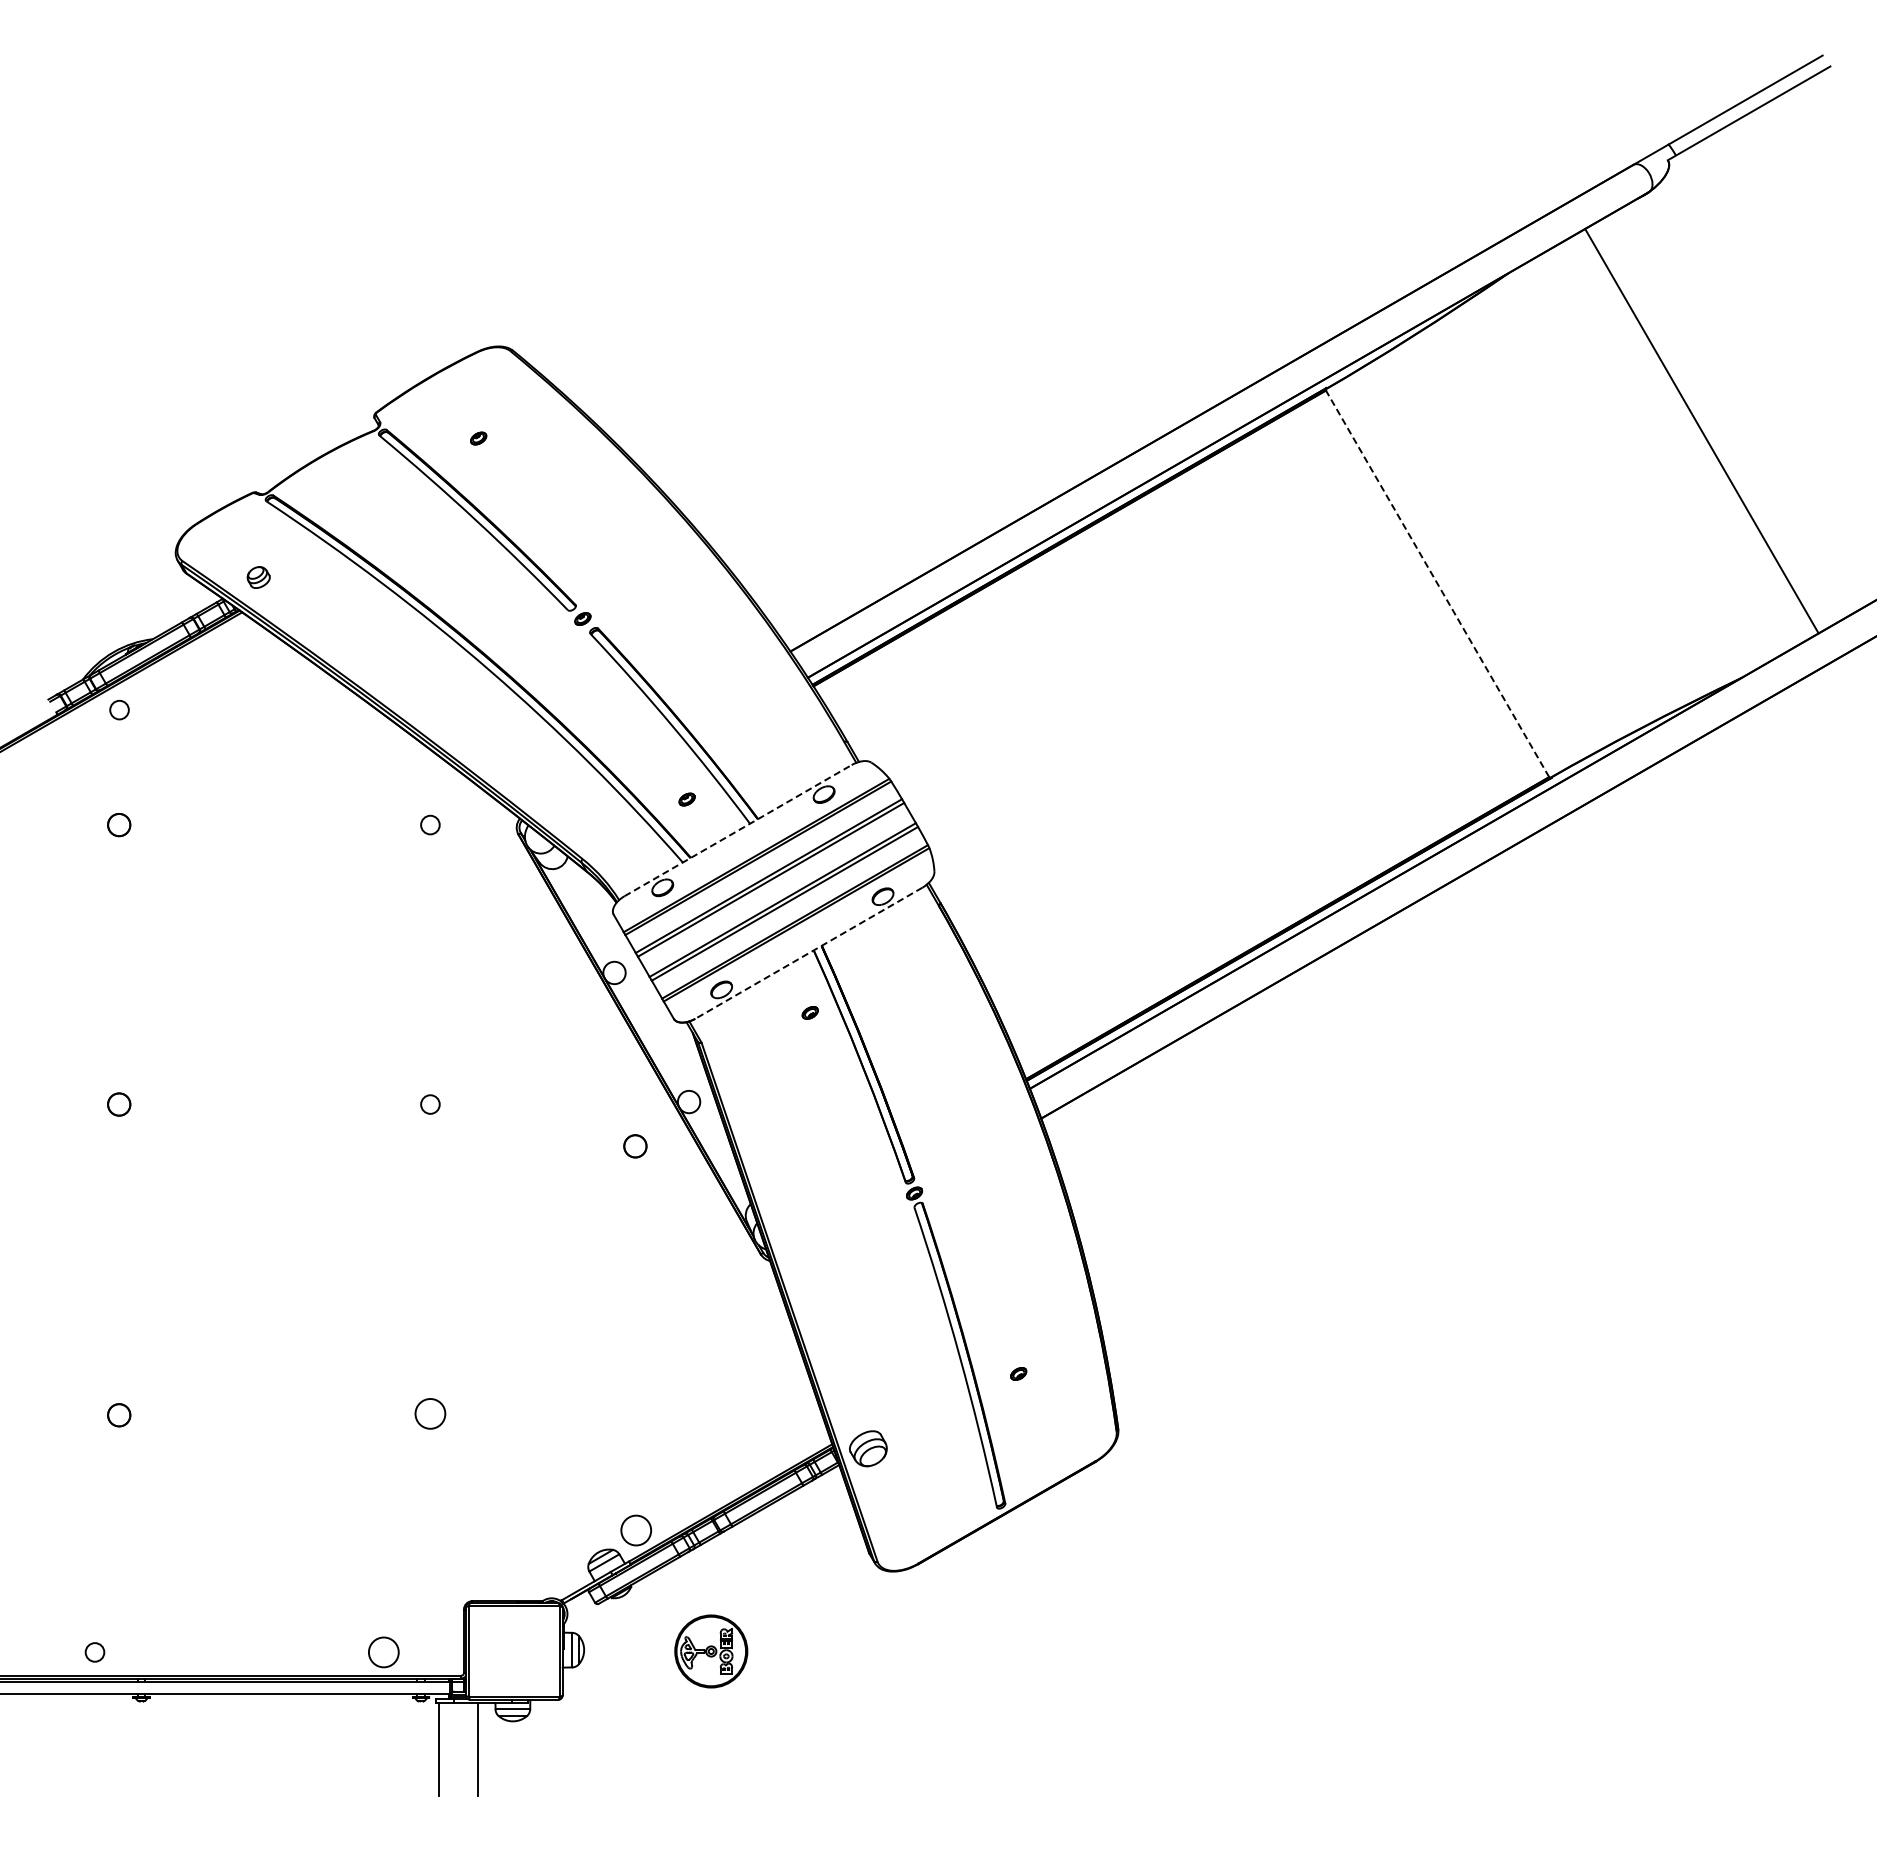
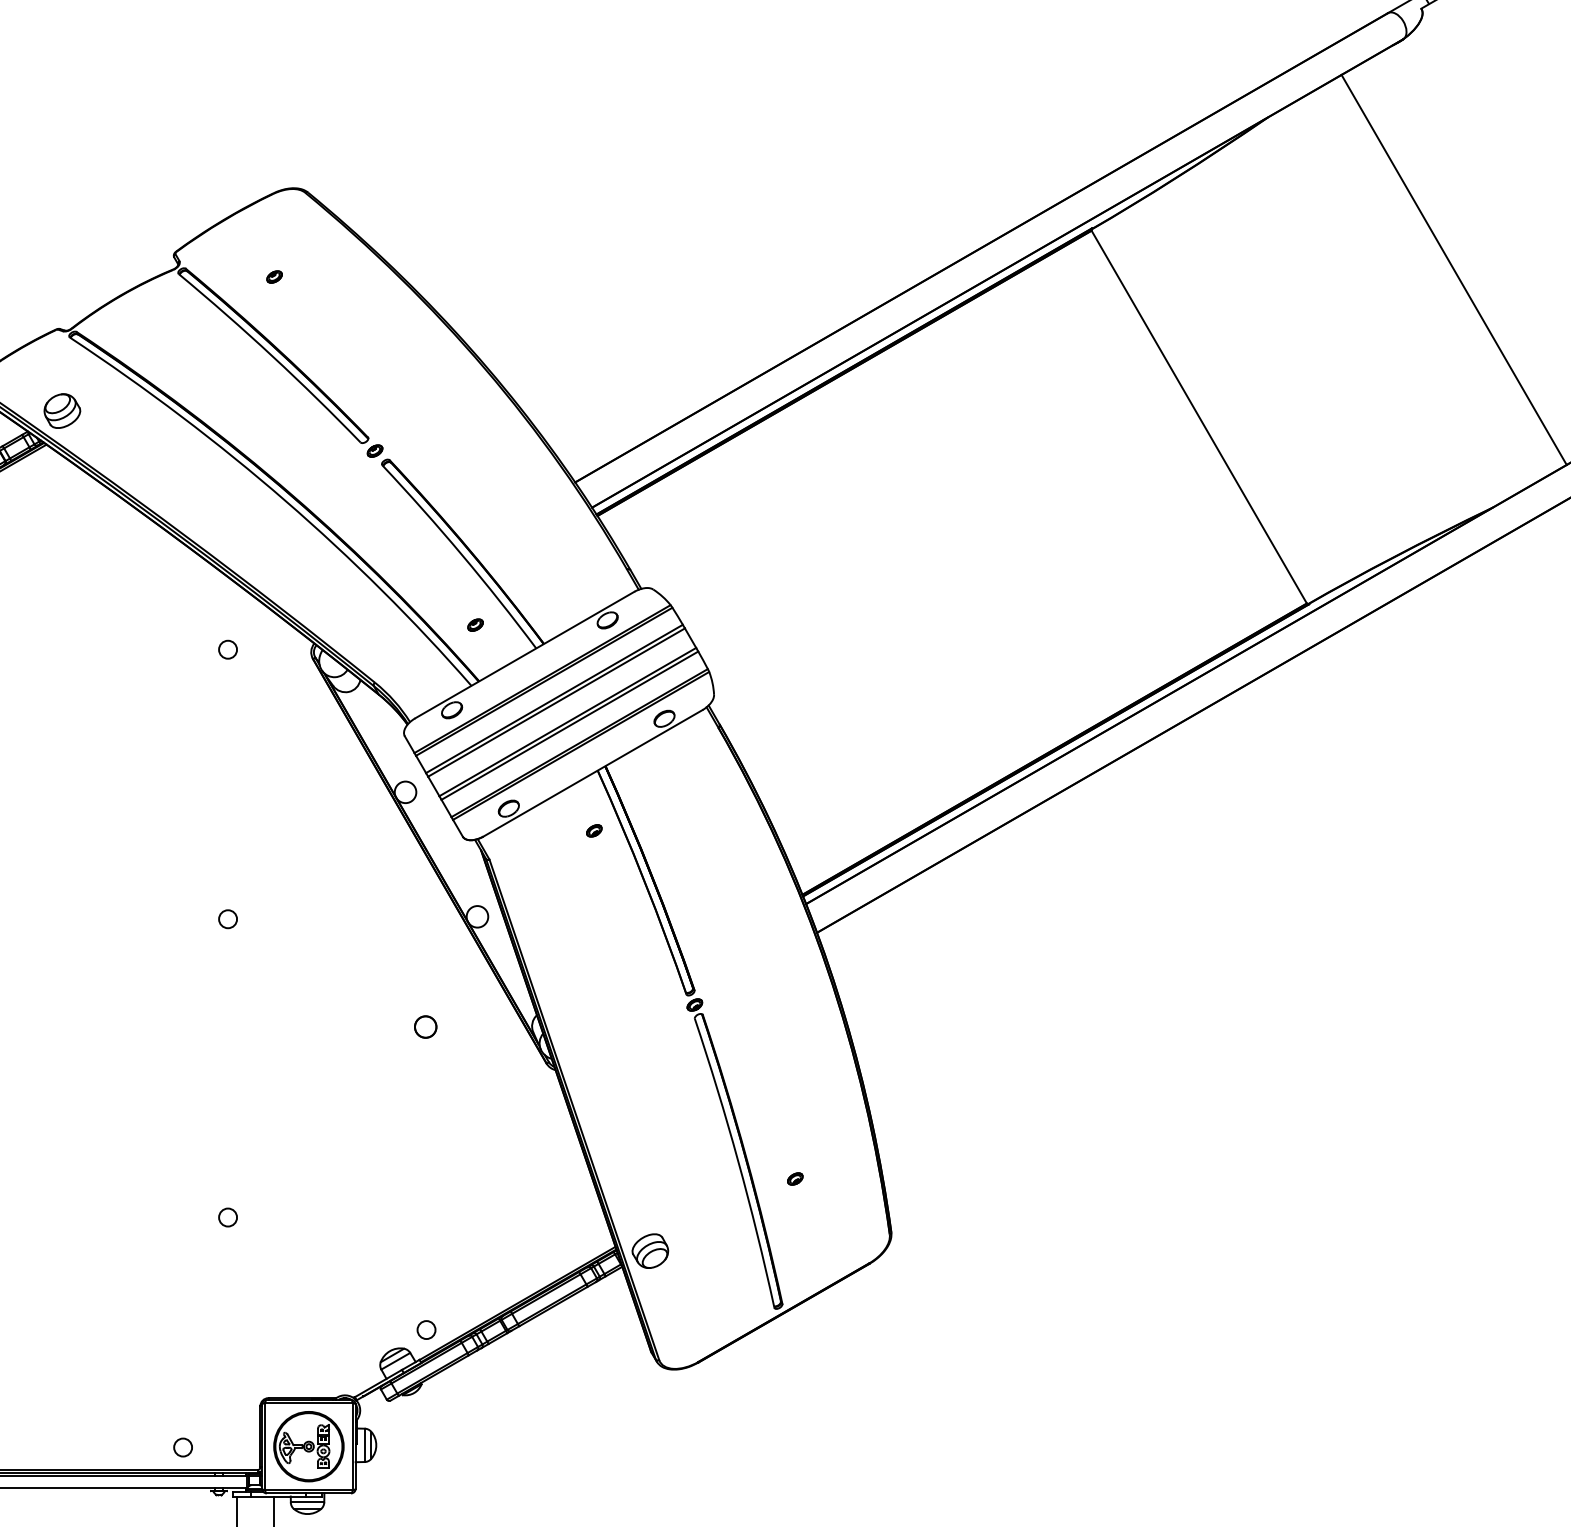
part: (258, 577) -> (62, 411), size x1.67
line: (1437, 583) -> (1199, 416), dashed -> solid
line: (738, 830) -> (525, 654), dashed -> solid
line: (808, 953) -> (592, 773), dashed -> solid
circle: (635, 1146) -> (425, 1027), moved
circle: (430, 1413) -> (228, 1217), size x0.62
circle: (635, 1530) -> (425, 1329), size x0.62
part: (711, 1651) -> (309, 1446), moved
circle: (383, 1652) -> (182, 1447), size x0.62

